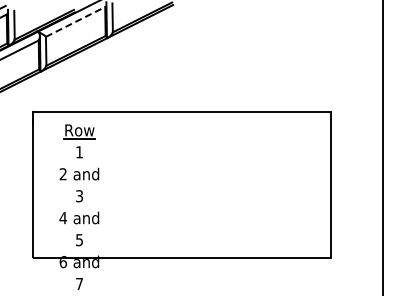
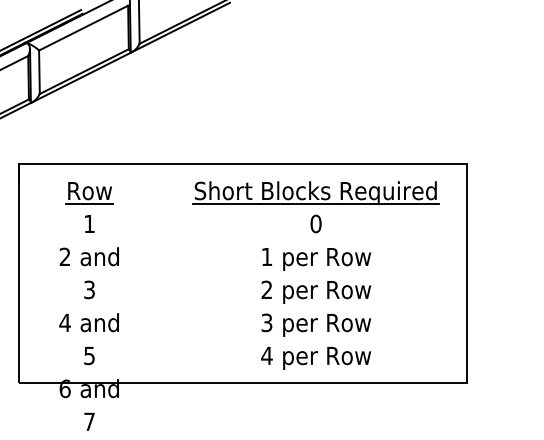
line: (76, 21) -> (84, 27), dashed -> solid
part: (227, 180) -> (311, 266), added

